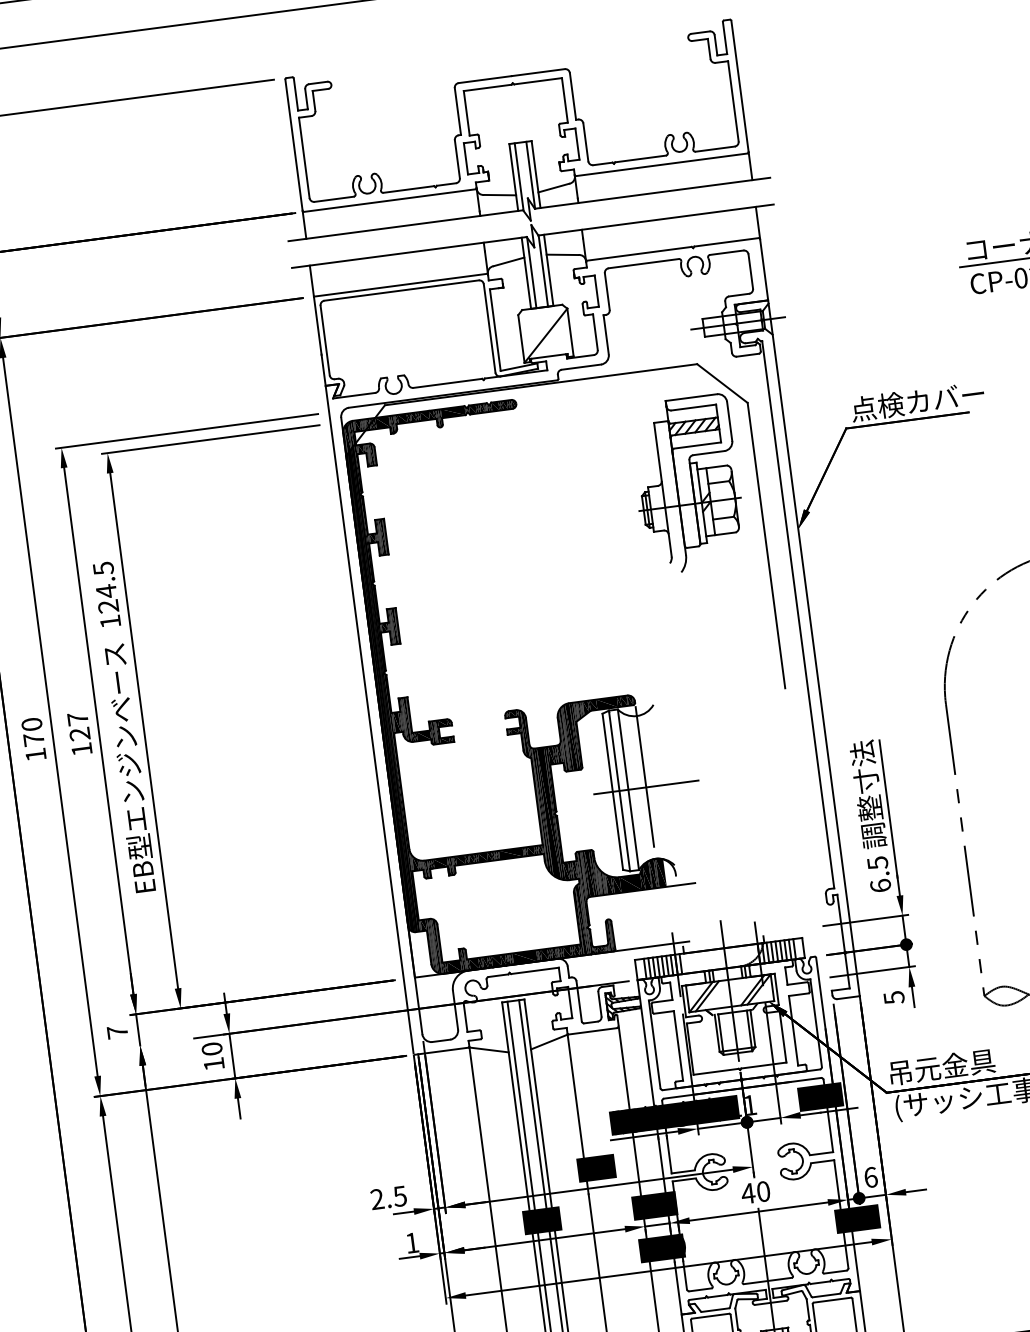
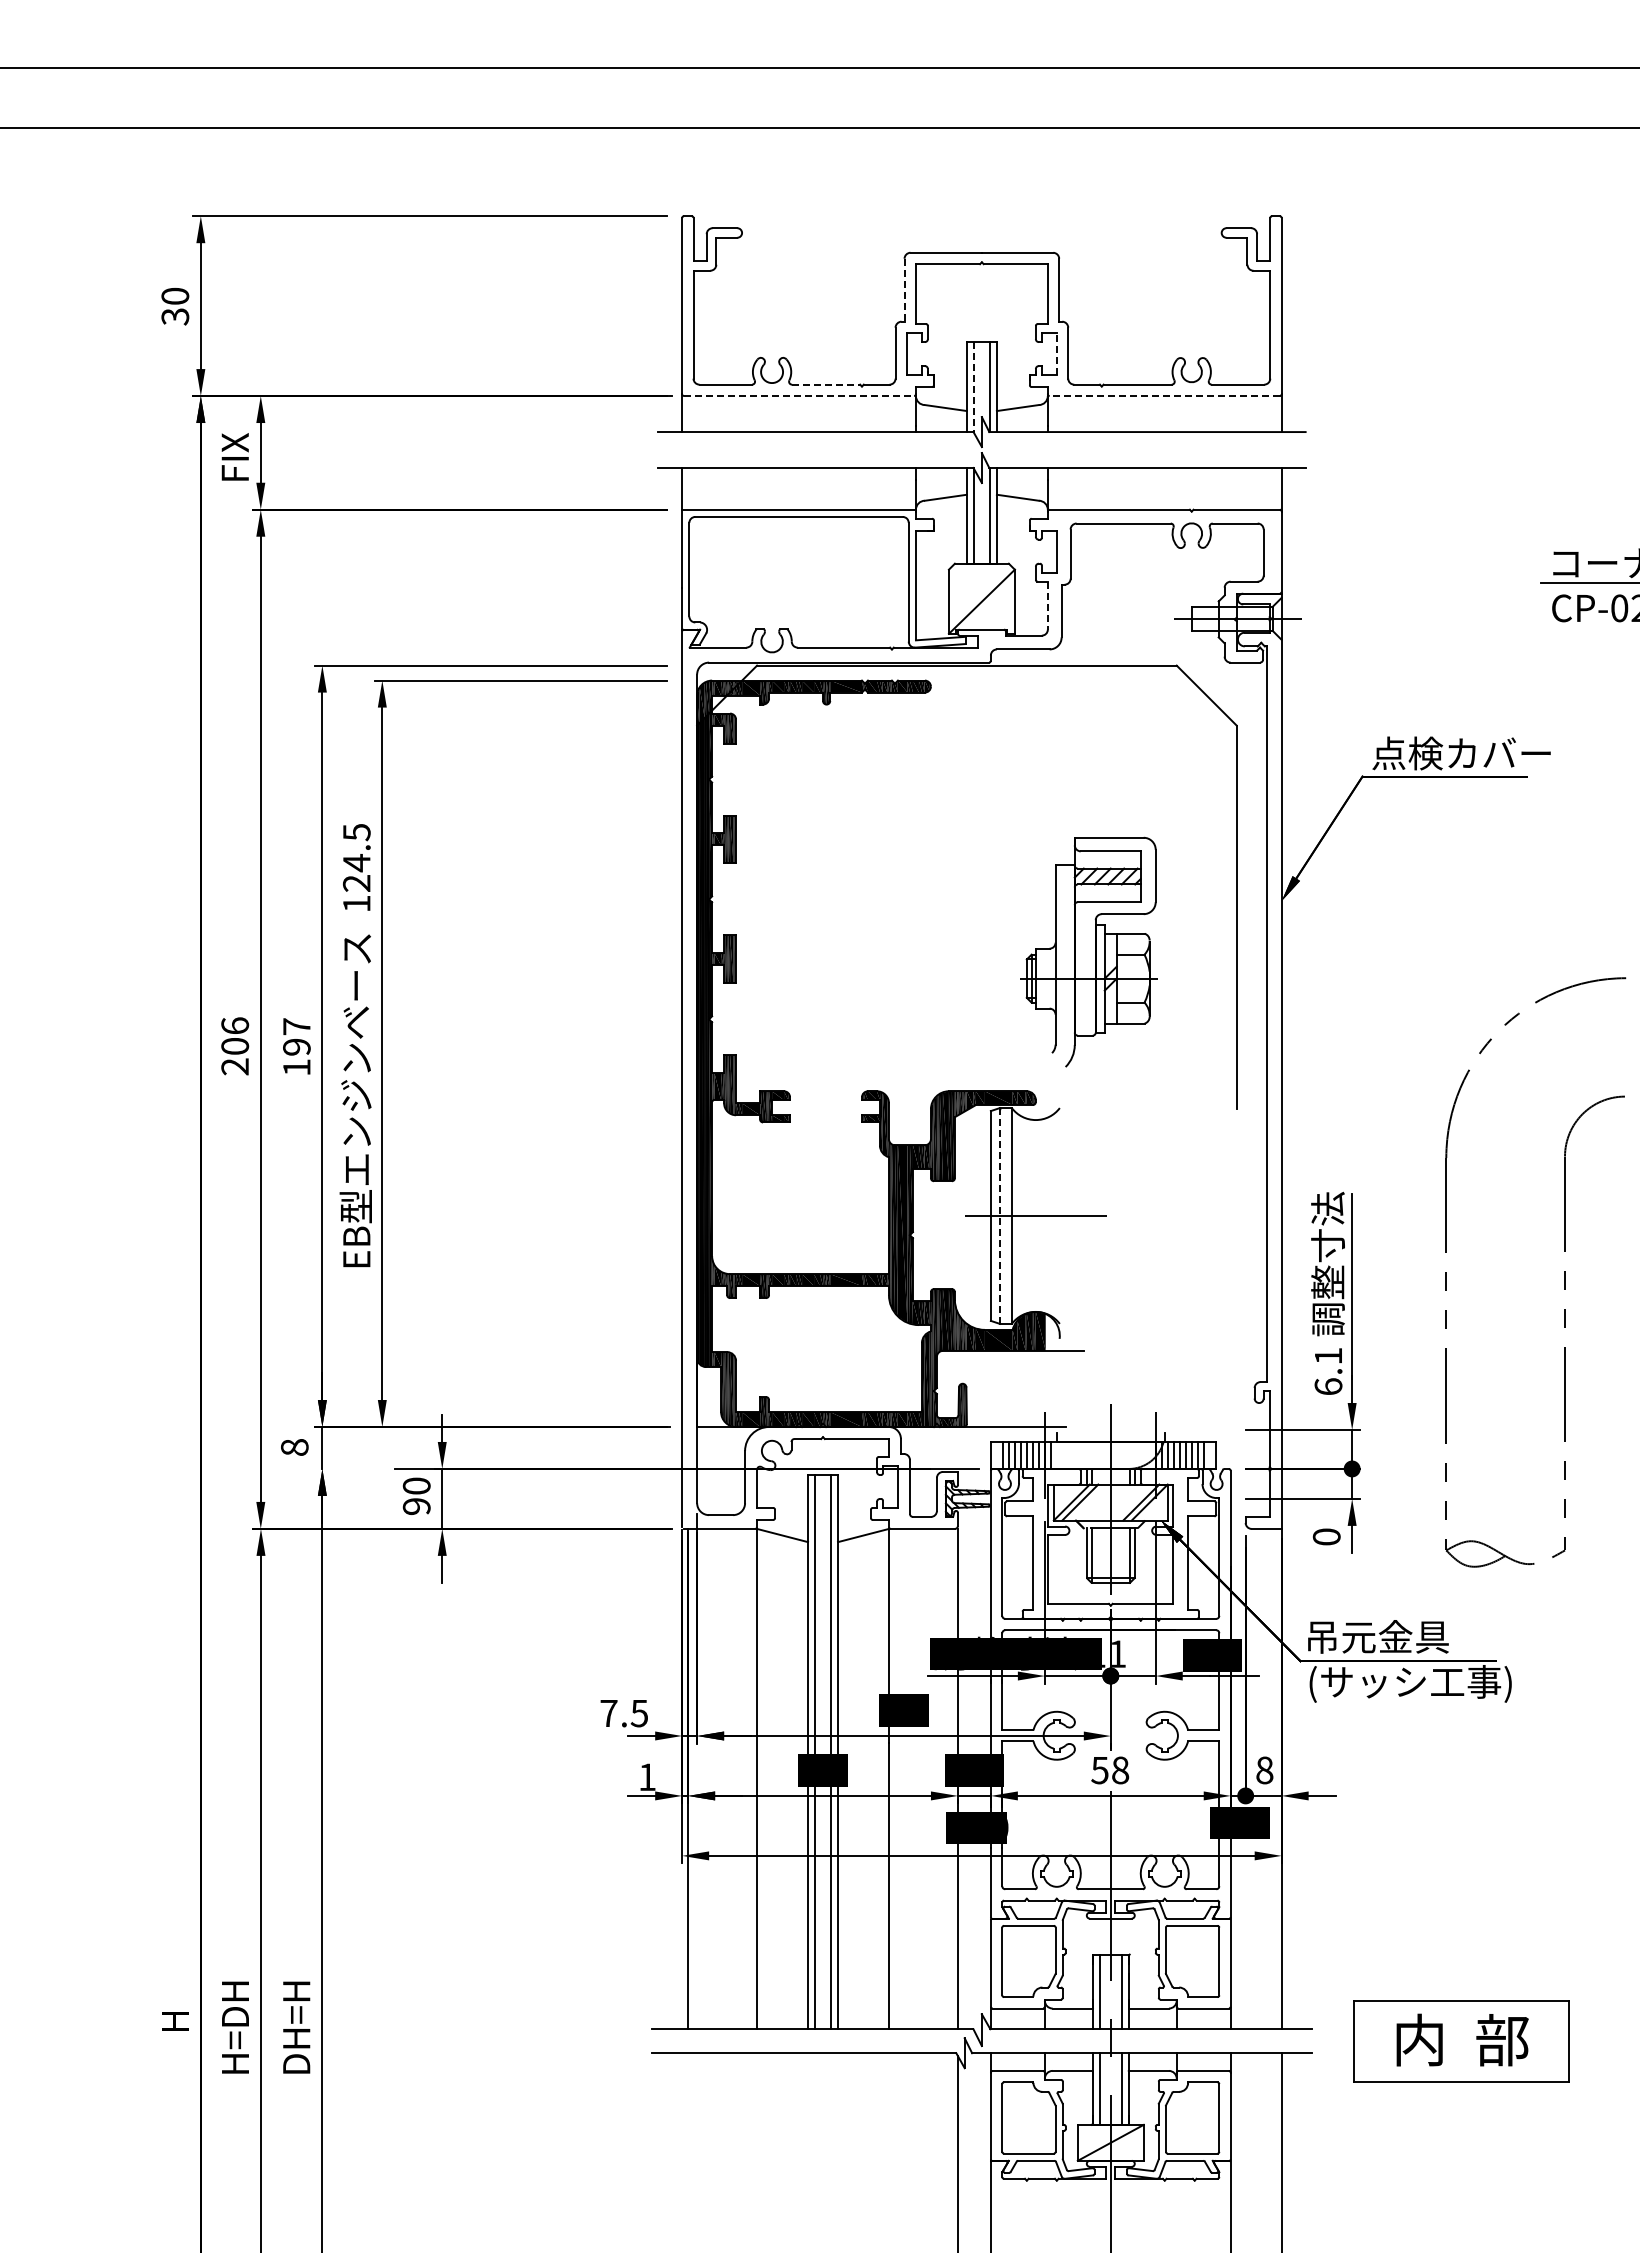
line: (457, 111) -> (904, 290), solid -> dashed
line: (577, 144) -> (1056, 354), solid -> dashed
line: (661, 165) -> (1164, 396), solid -> dashed
line: (519, 177) -> (974, 387), solid -> dashed
line: (409, 189) -> (826, 384), solid -> dashed
line: (390, 200) -> (799, 396), solid -> dashed
line: (595, 332) -> (1047, 605), solid -> dashed
part: (687, 484) -> (1088, 951), moved
text: (79, 733) -> (296, 1046), 127 -> 197
text: (34, 739) -> (235, 1046), 170 -> 206
line: (645, 787) -> (1035, 1215), removed
line: (619, 790) -> (999, 1215), solid -> dashed
text: (877, 863) -> (1328, 1356), 6.5 -> 6.1
text: (893, 997) -> (1326, 1536), 5 -> 0
text: (117, 1032) -> (294, 1447), 7 -> 8
text: (213, 1064) -> (416, 1506), 10 -> 90
text: (870, 1177) -> (1264, 1770), 6 -> 8
text: (755, 1192) -> (1109, 1770), 40 -> 58
text: (376, 1198) -> (608, 1712), 2.5 -> 7.5

